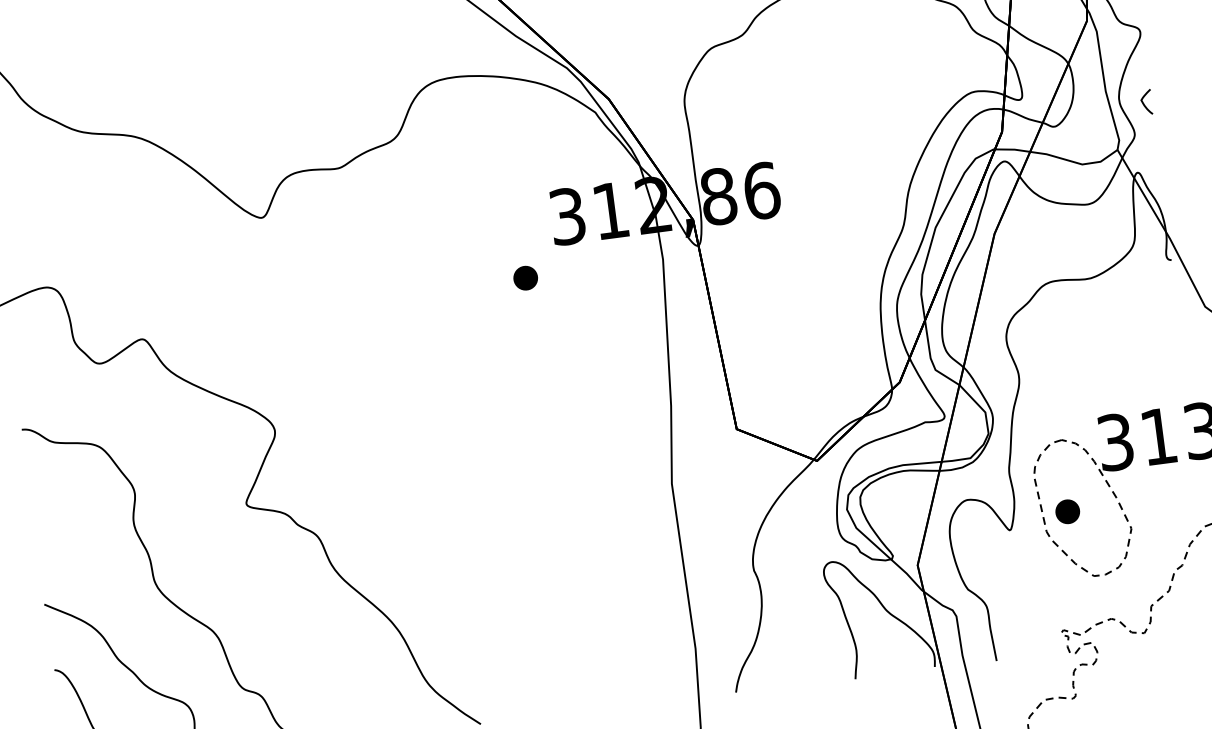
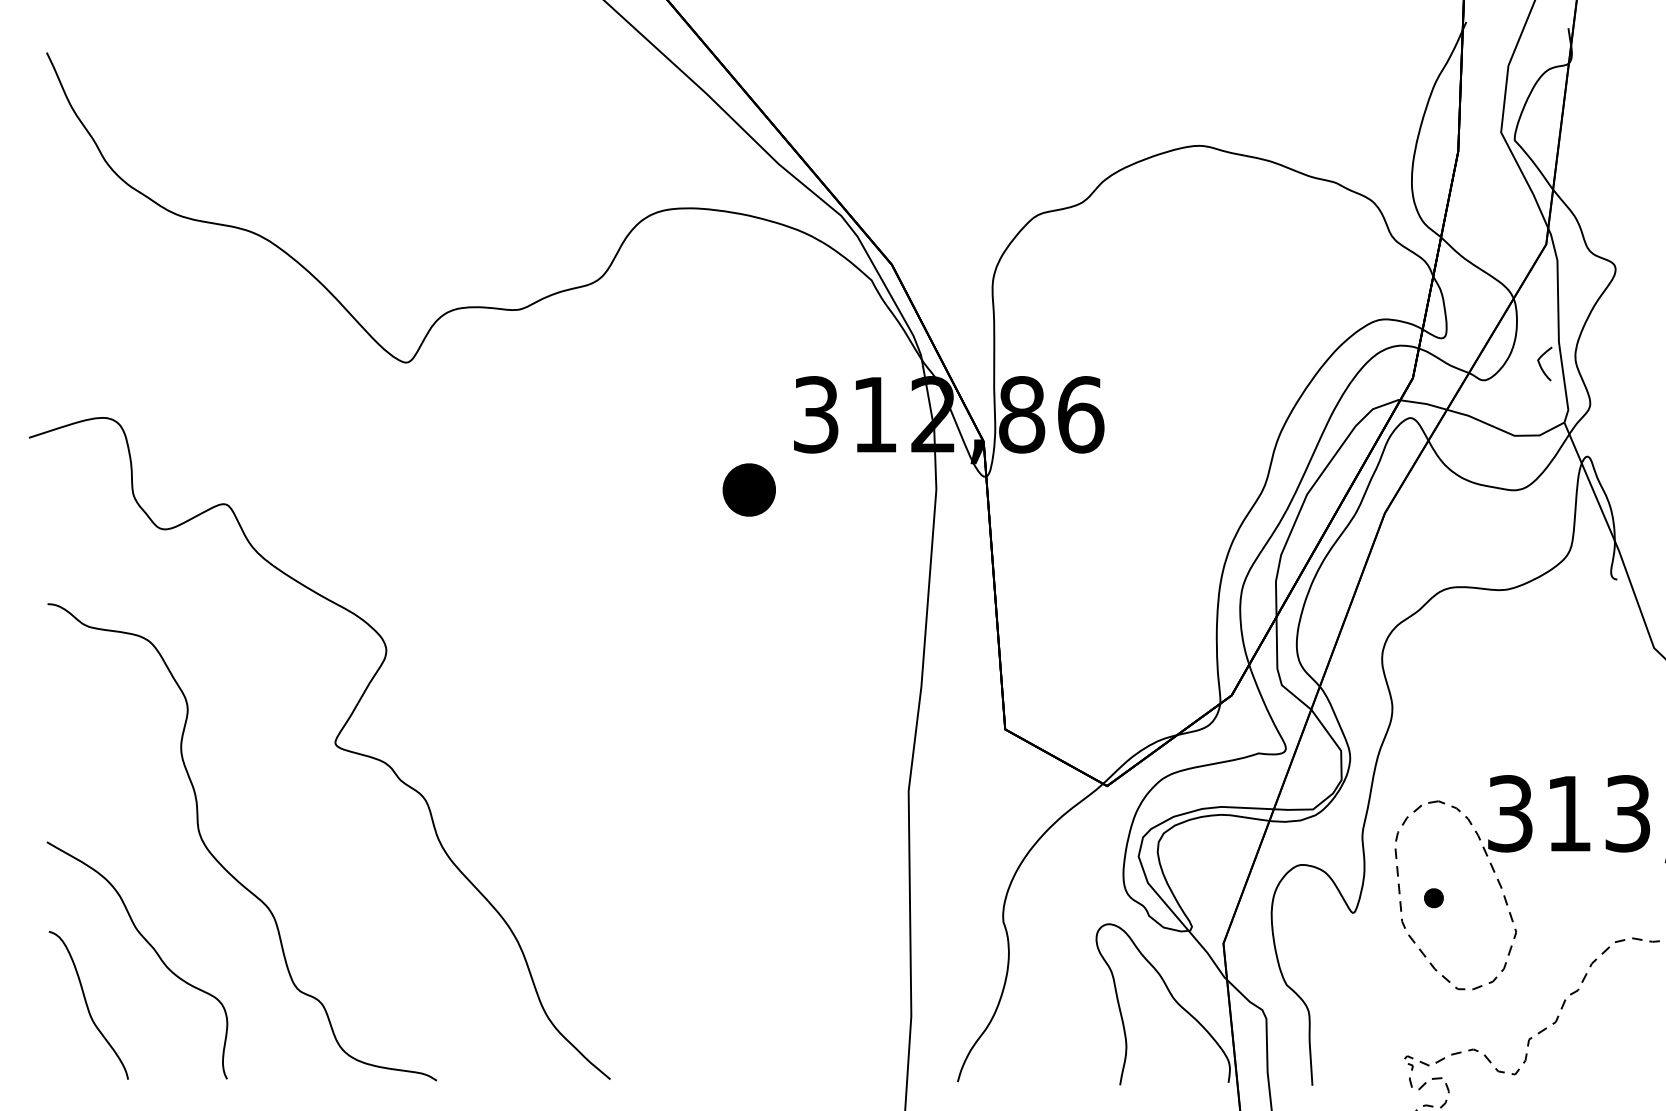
curve: (1144, 103) -> (1541, 365), moved
part: (525, 277) -> (748, 489), size x1.6
part: (1067, 511) -> (1433, 897), size x0.6

